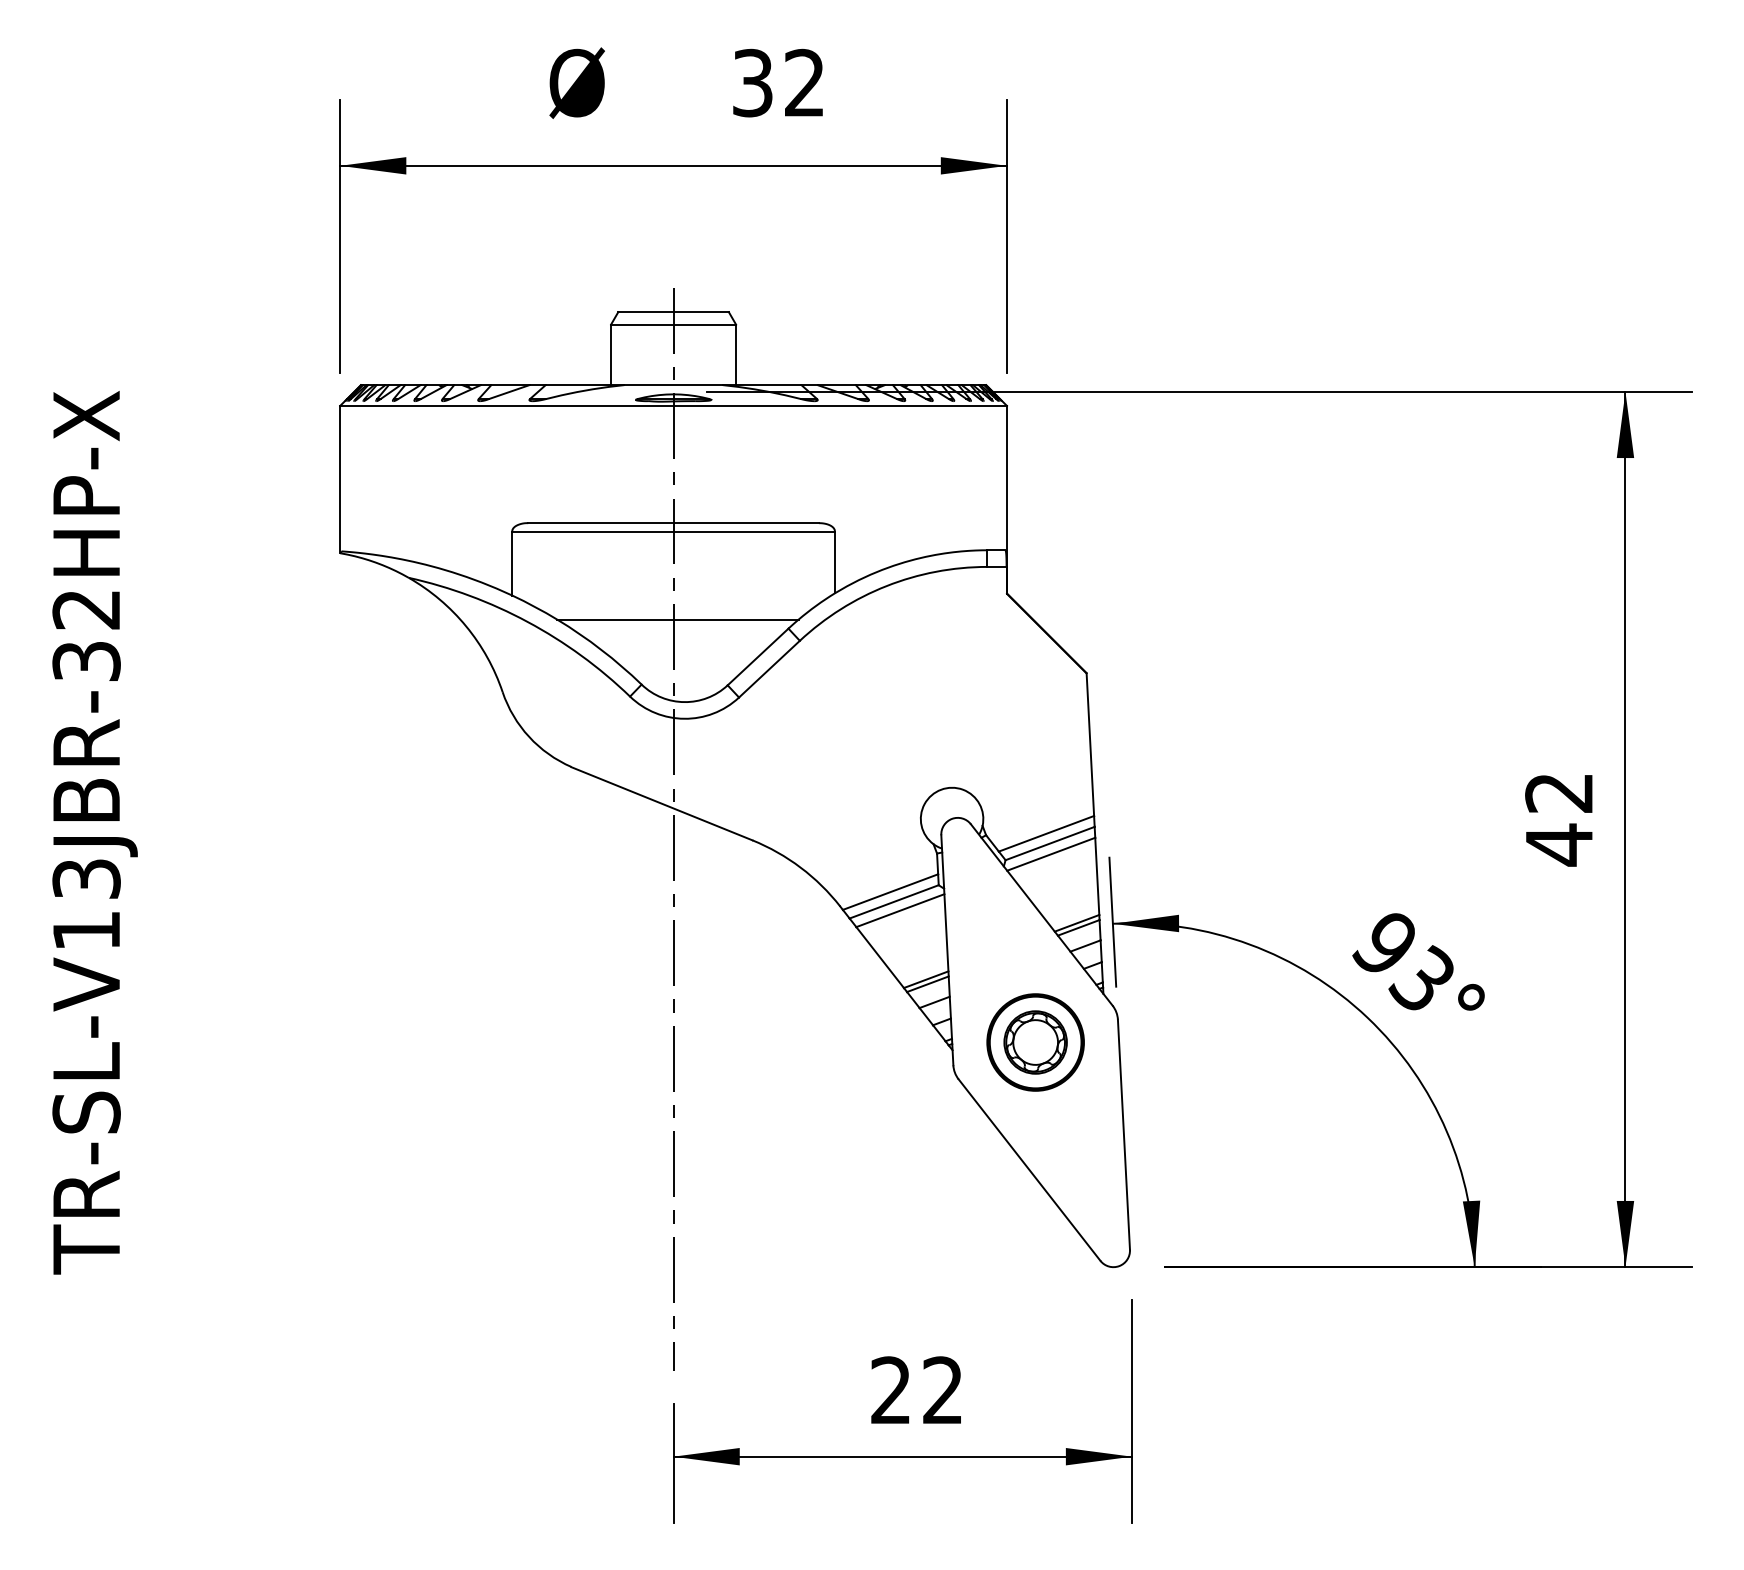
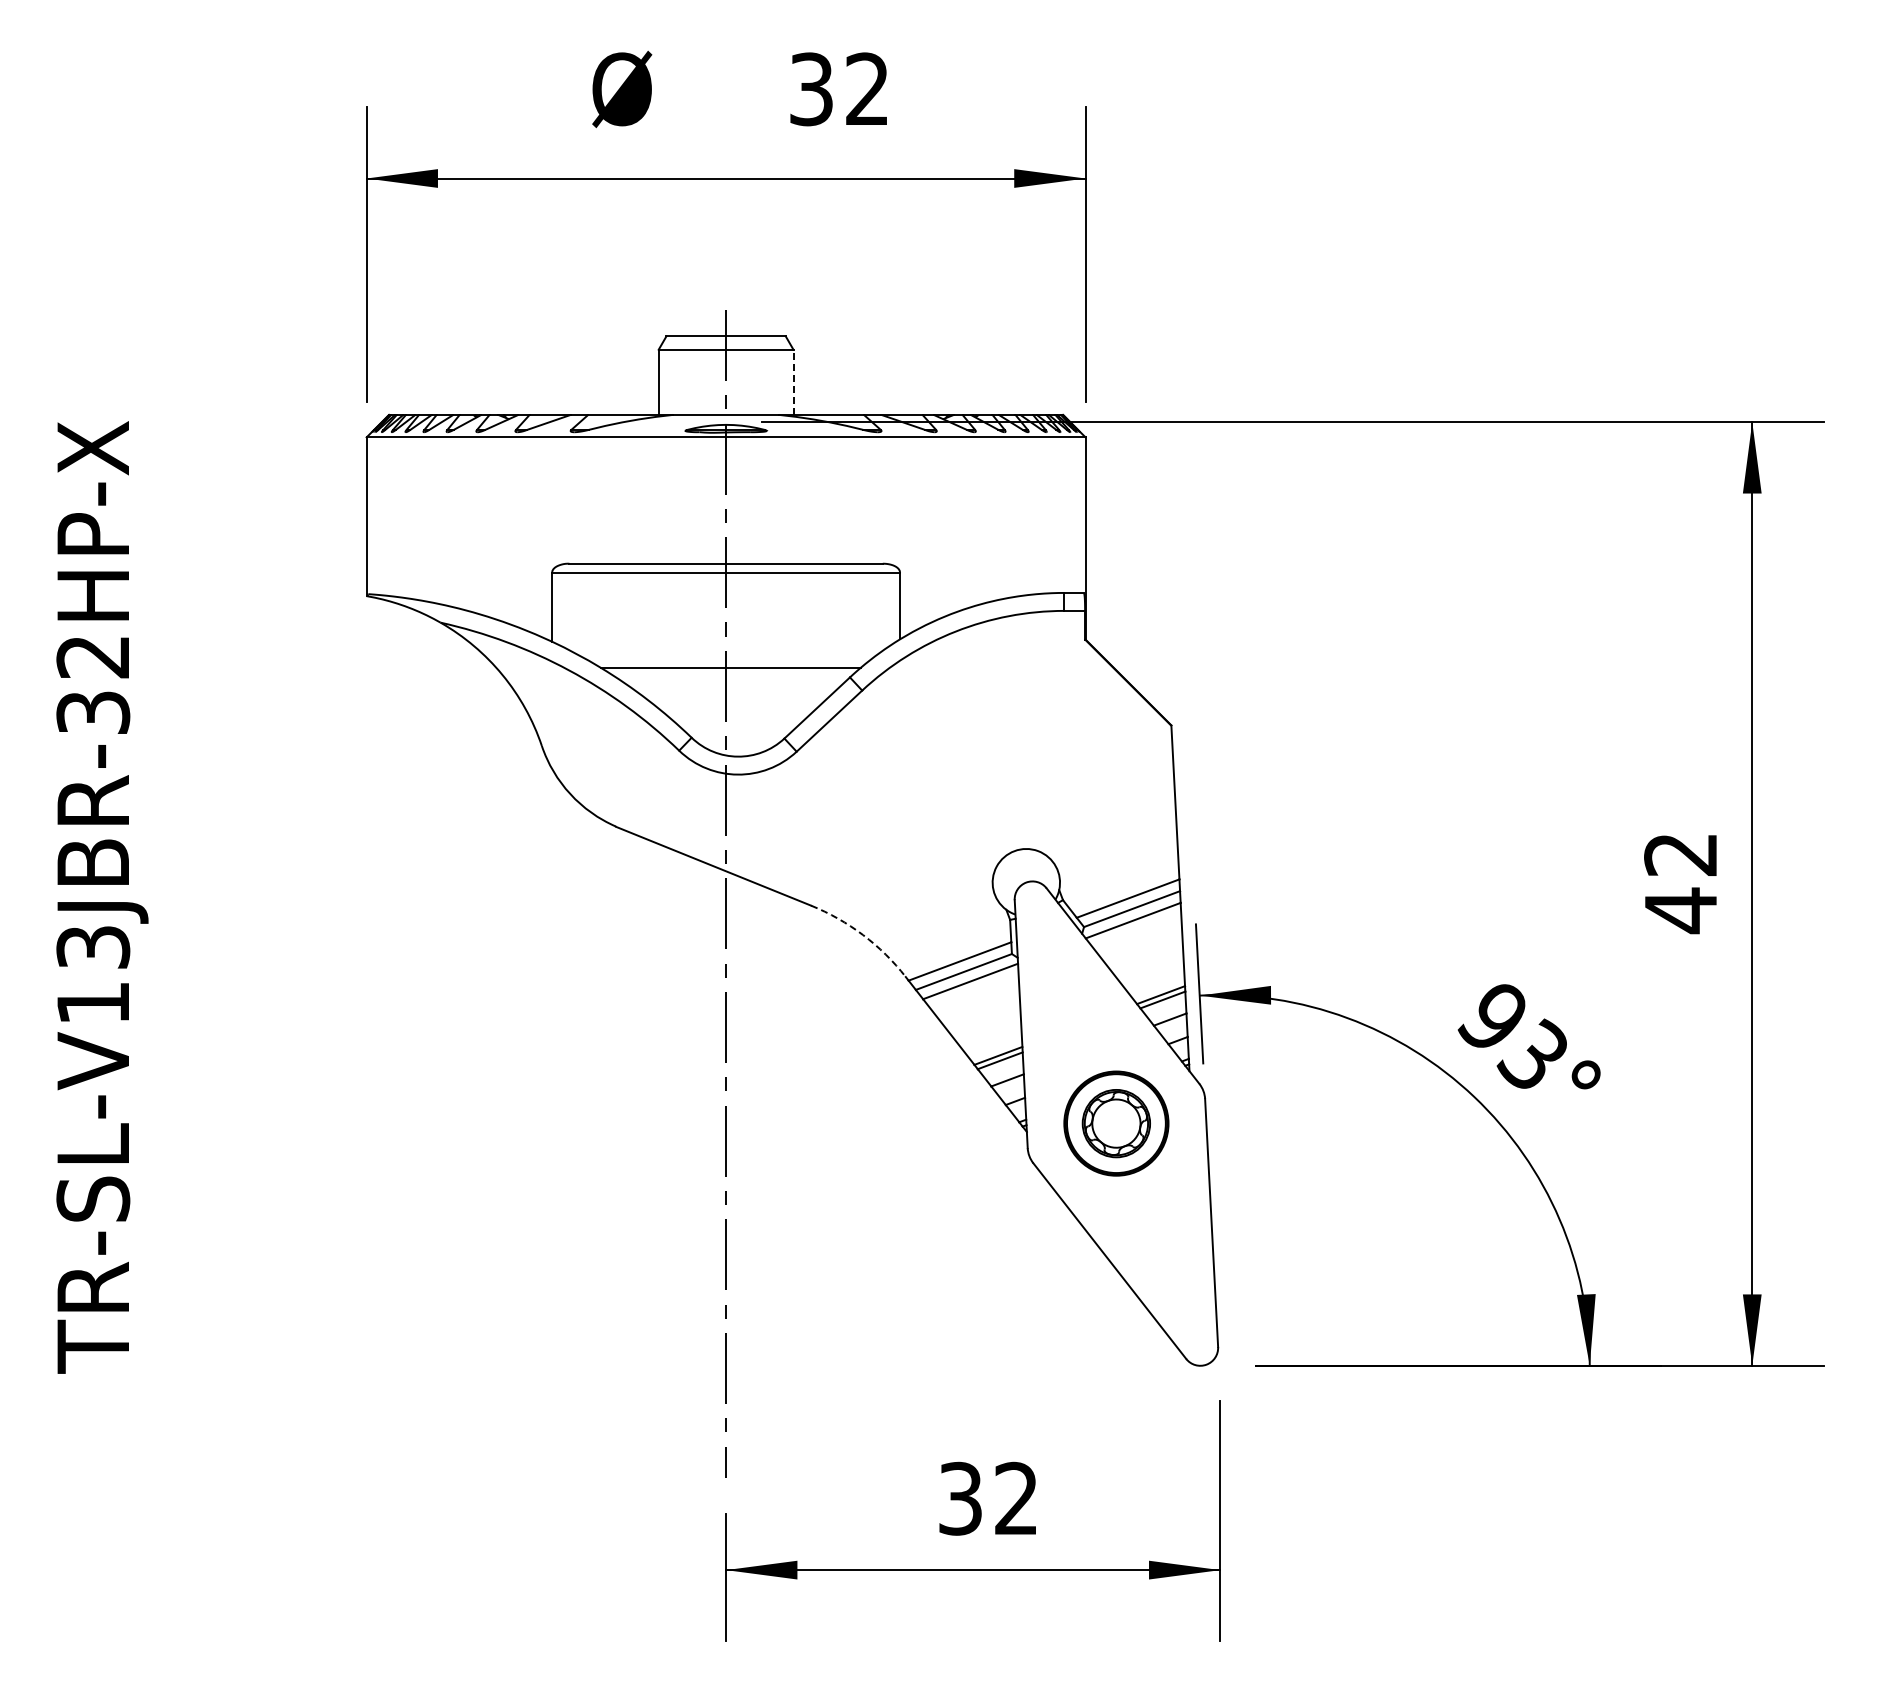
line: (736, 355) -> (793, 382), solid -> dashed
arc: (801, 868) -> (863, 935), solid -> dashed
text: (891, 1390) -> (960, 1498), 22 -> 32

